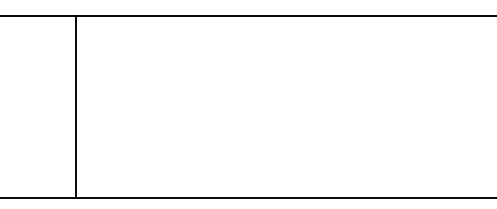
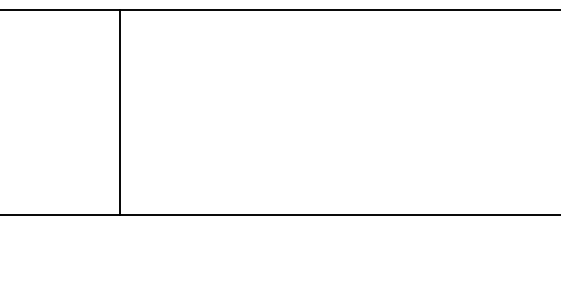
line: (75, 107) -> (119, 112), moved

